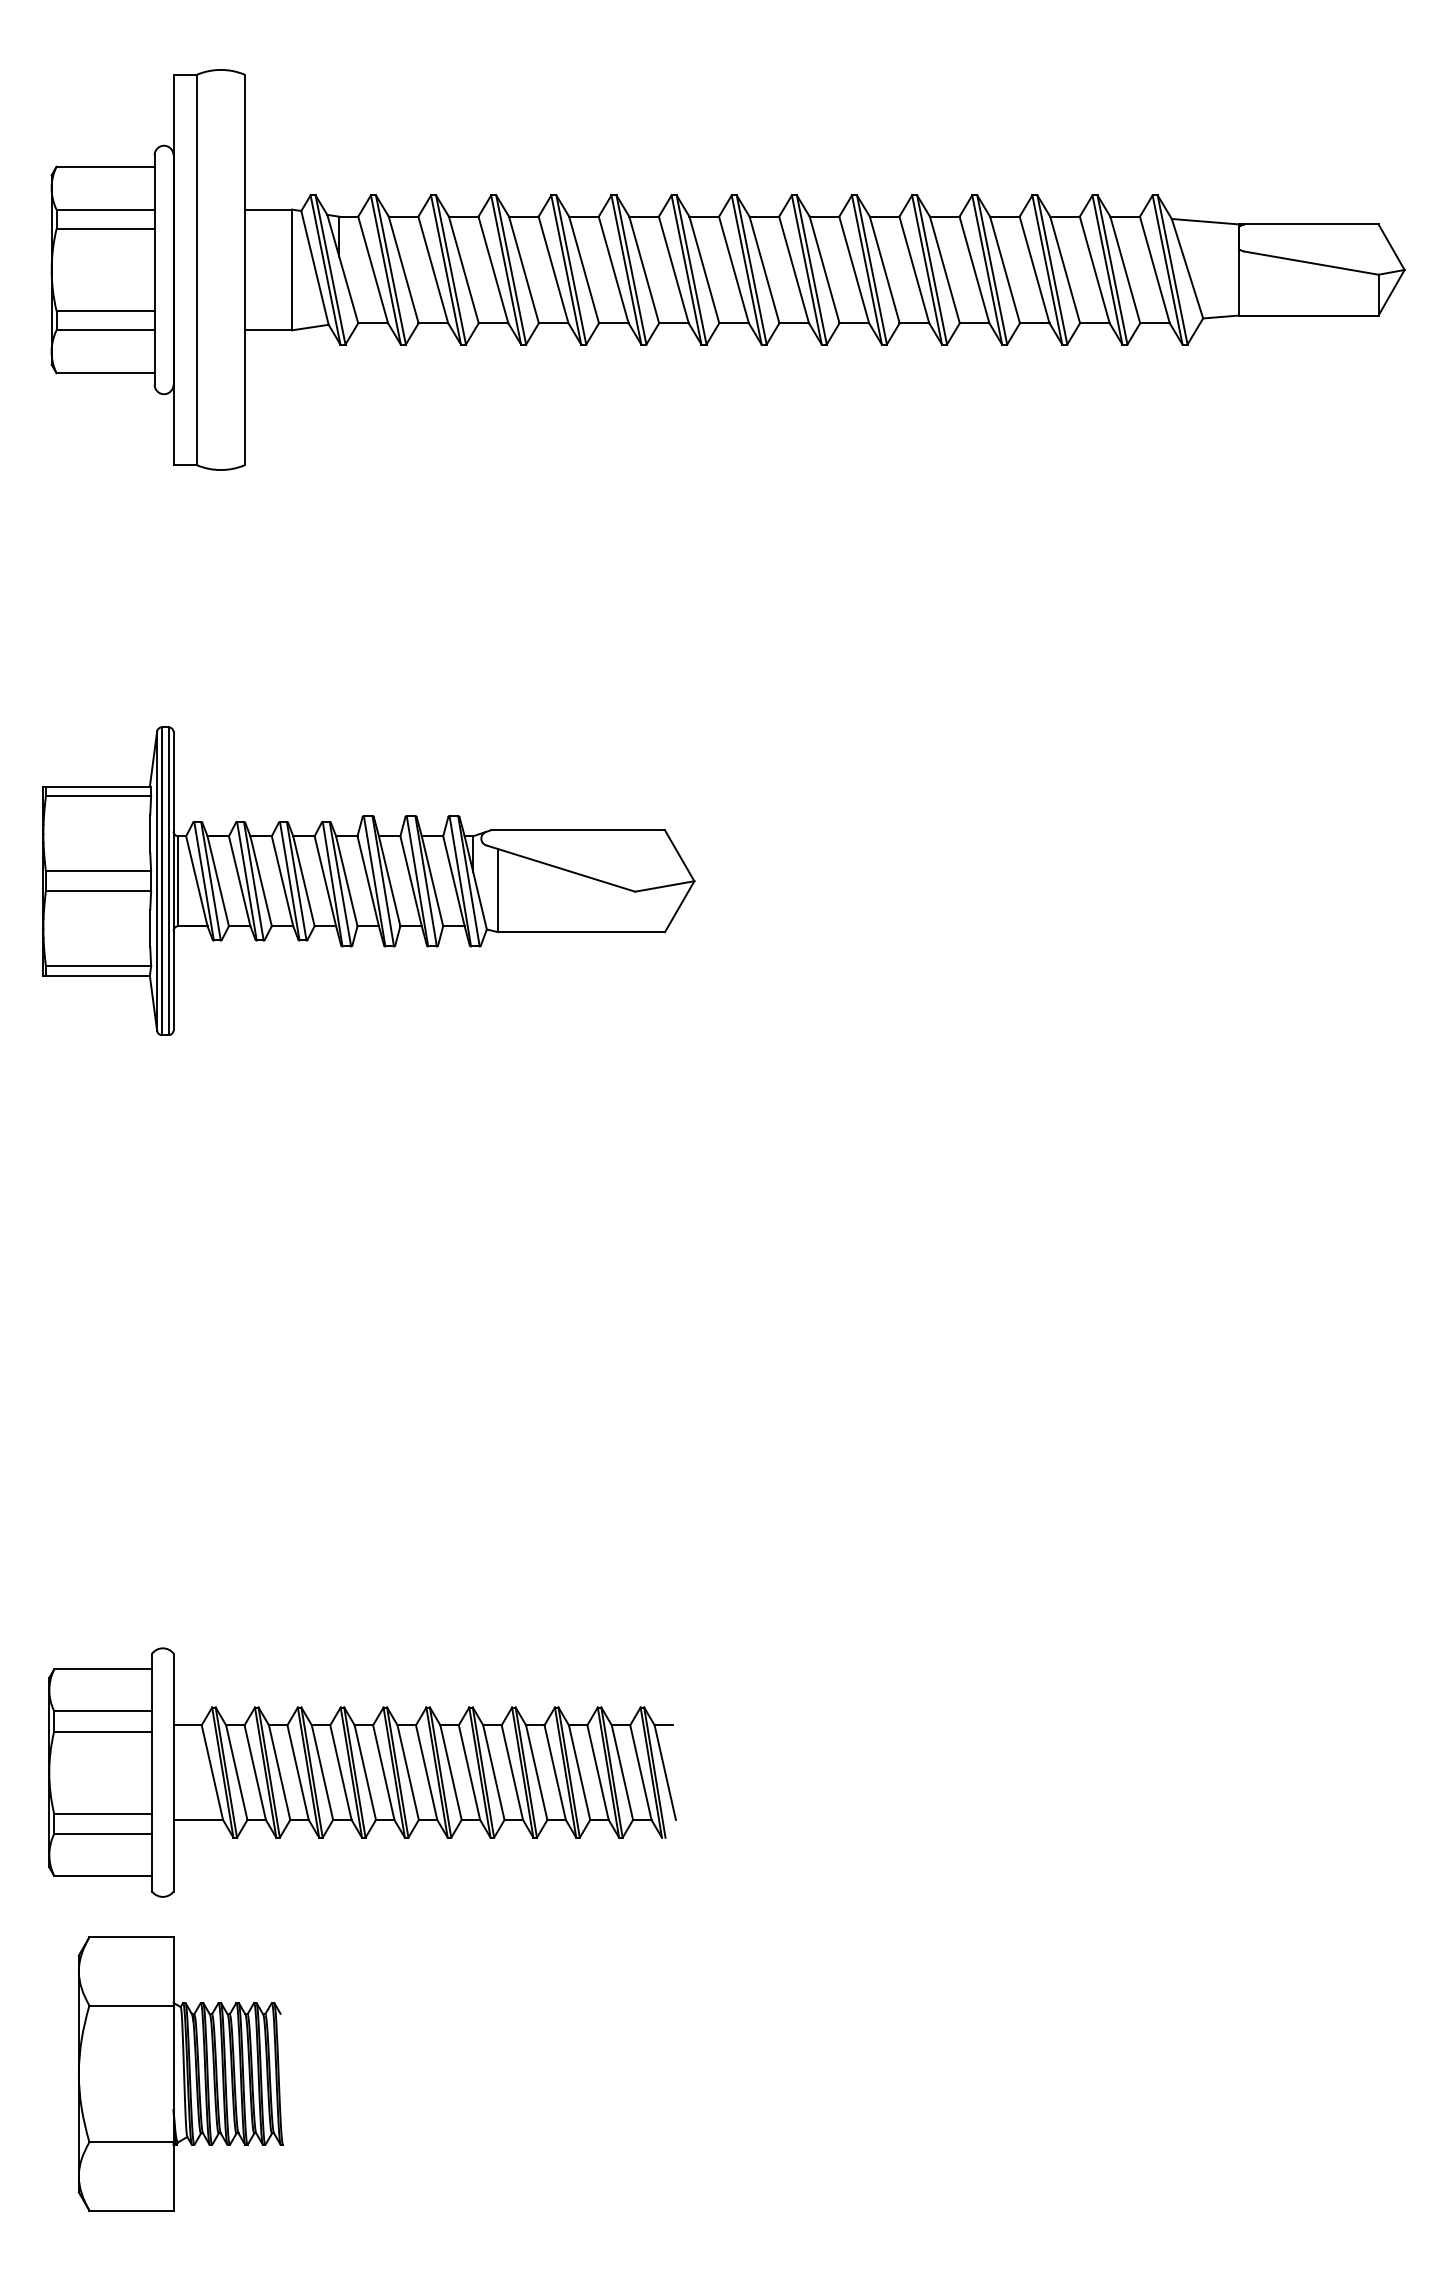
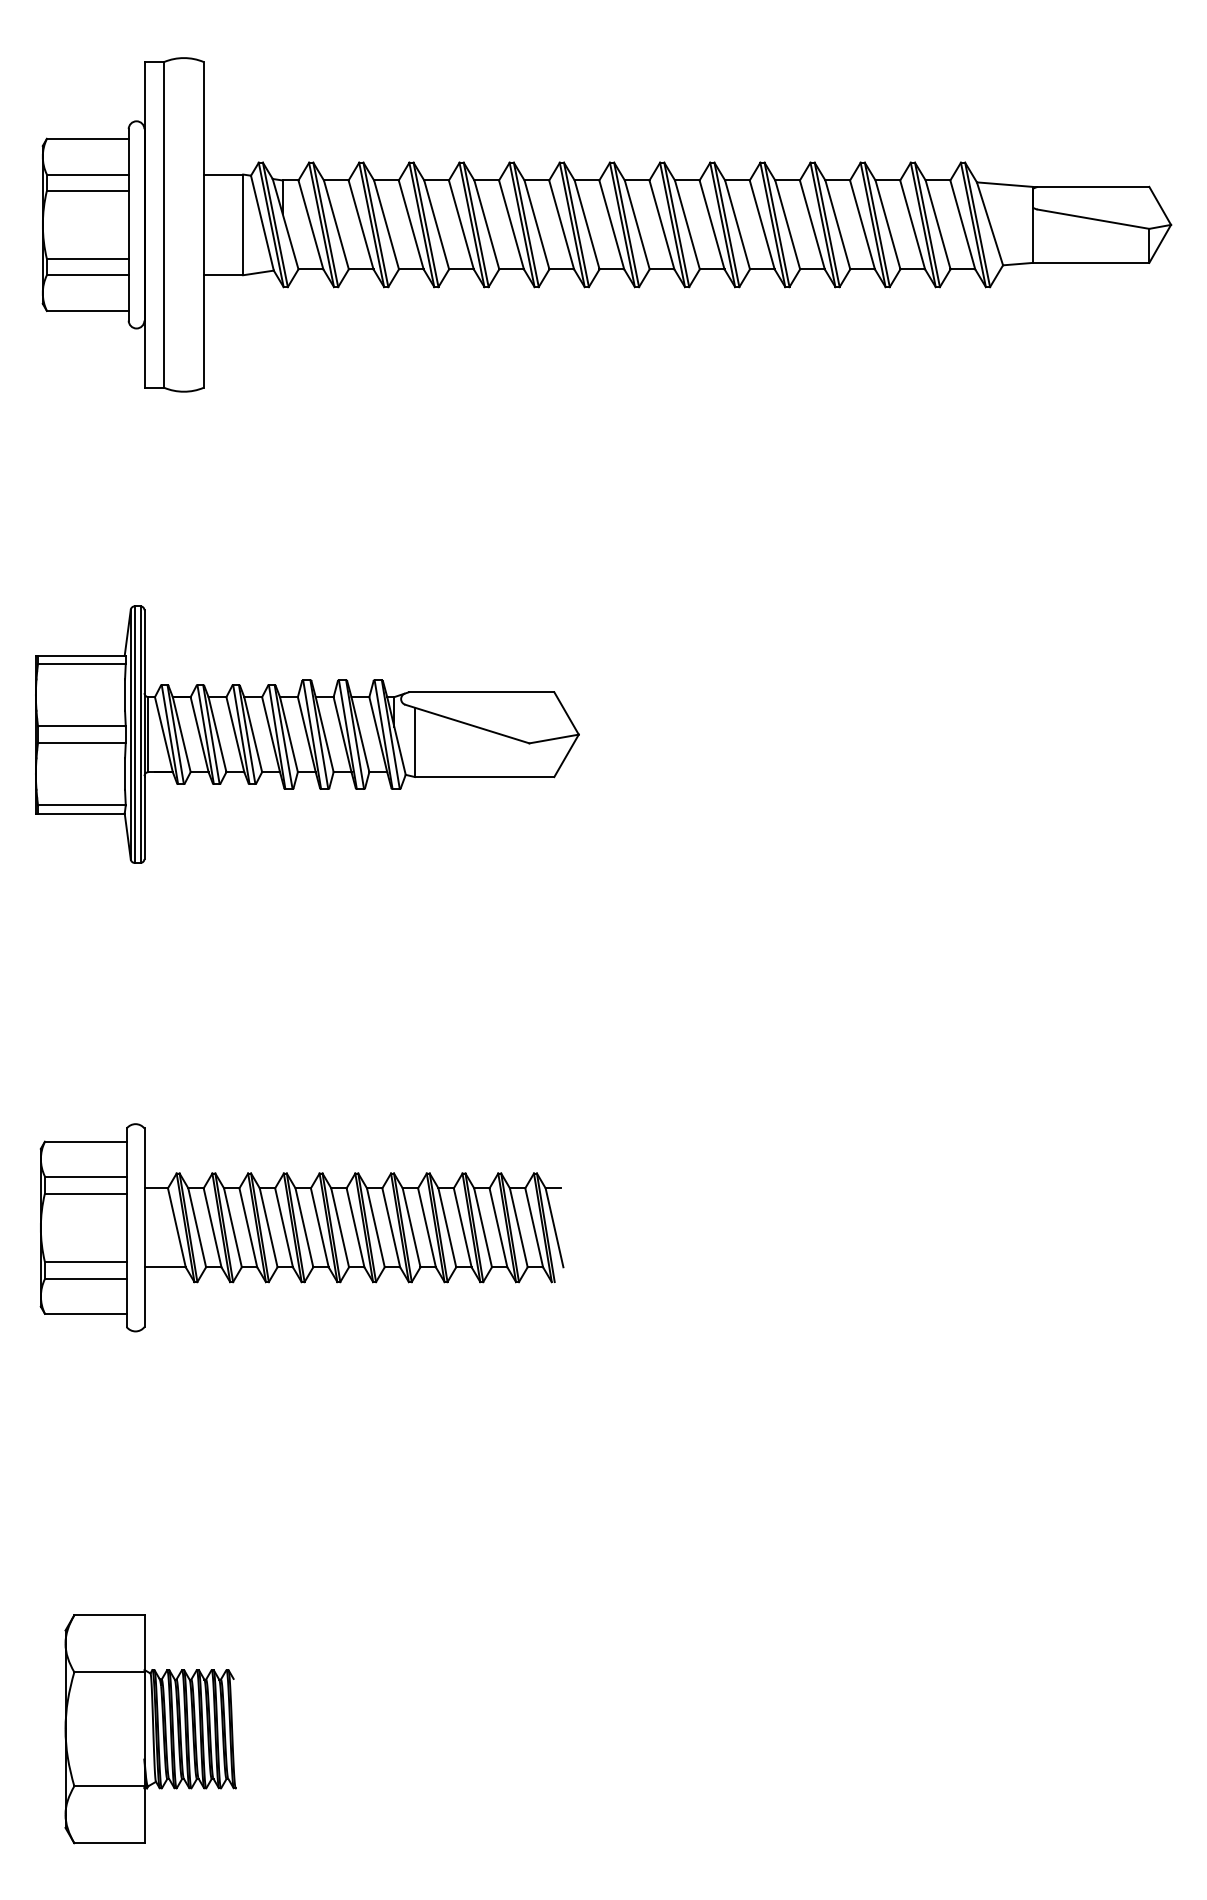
part: (362, 1772) -> (302, 1227), moved

